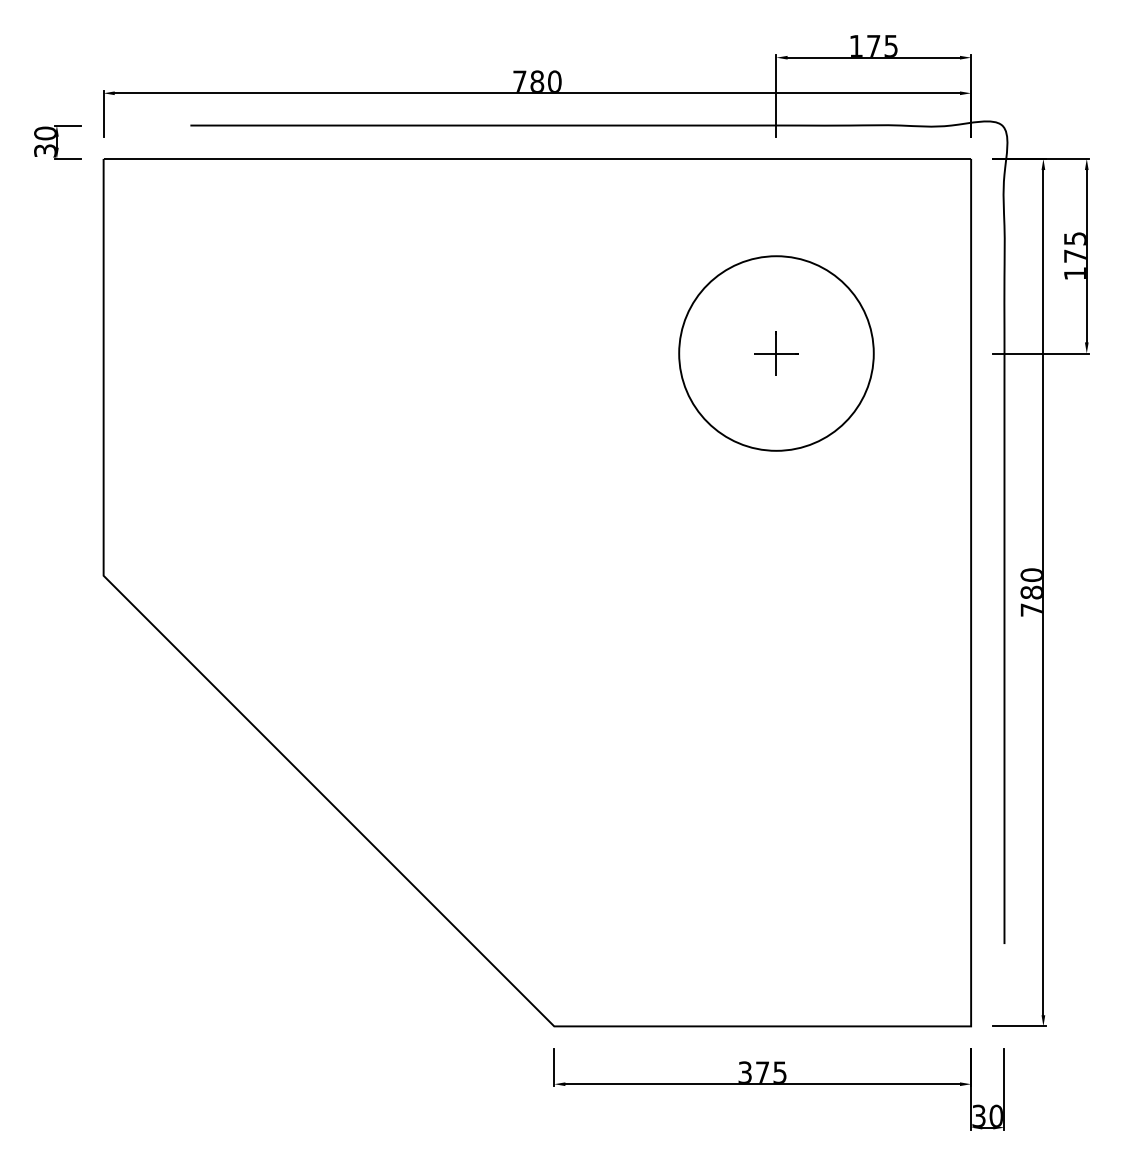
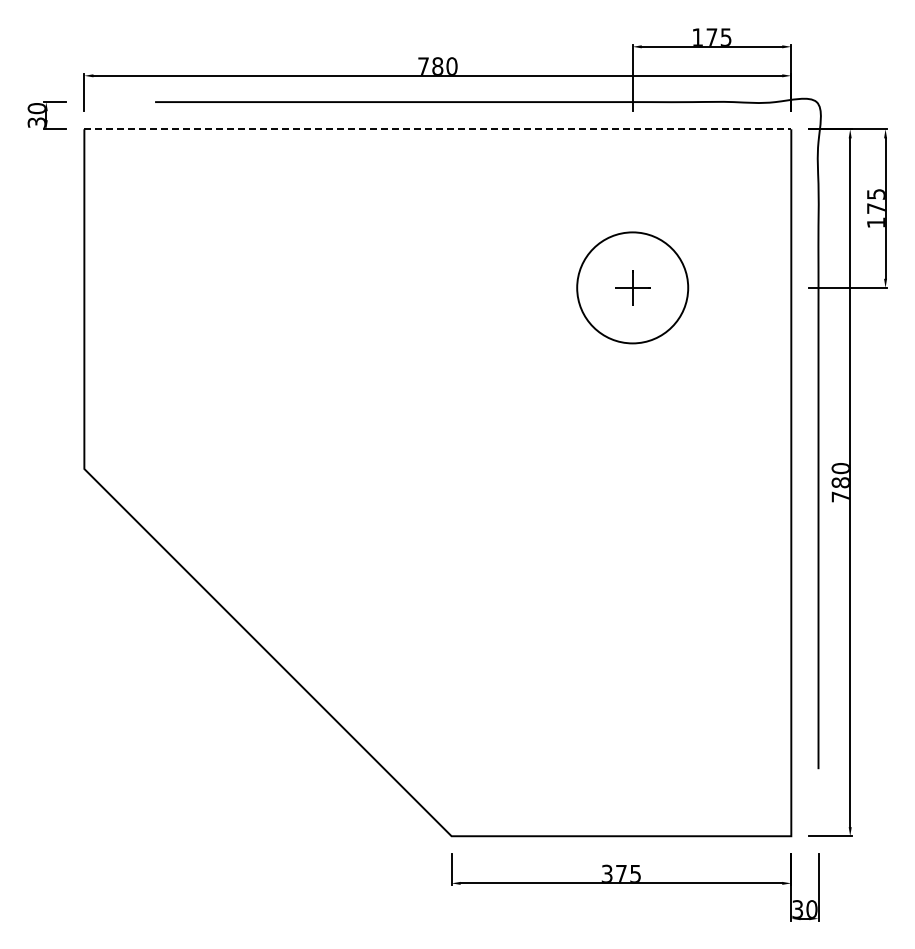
line: (538, 159) -> (438, 129), solid -> dashed
circle: (776, 353) -> (632, 287), size x0.7

